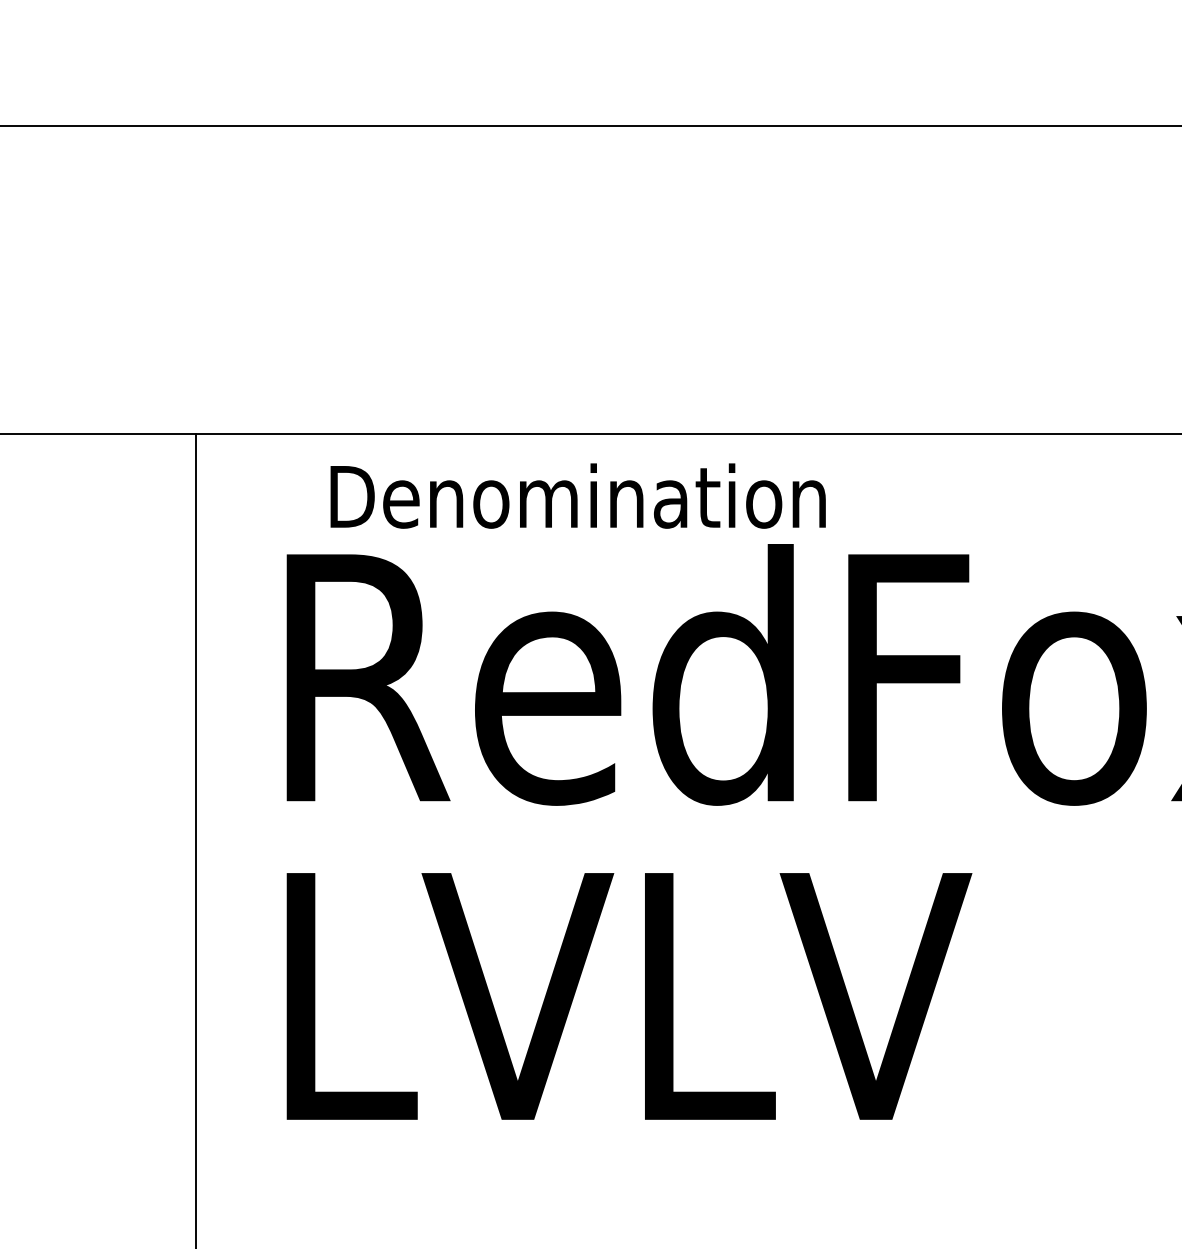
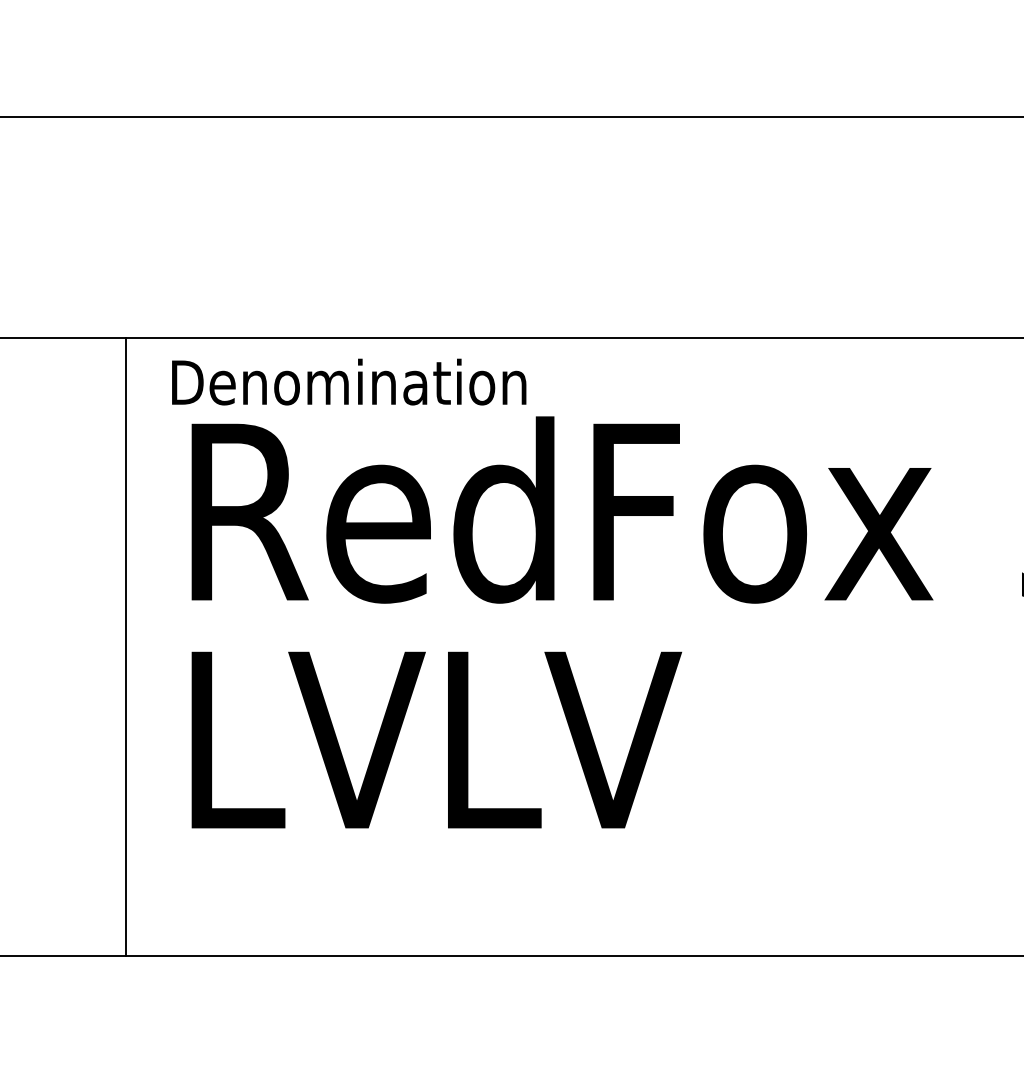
text: (578, 495) -> (349, 381), moved

